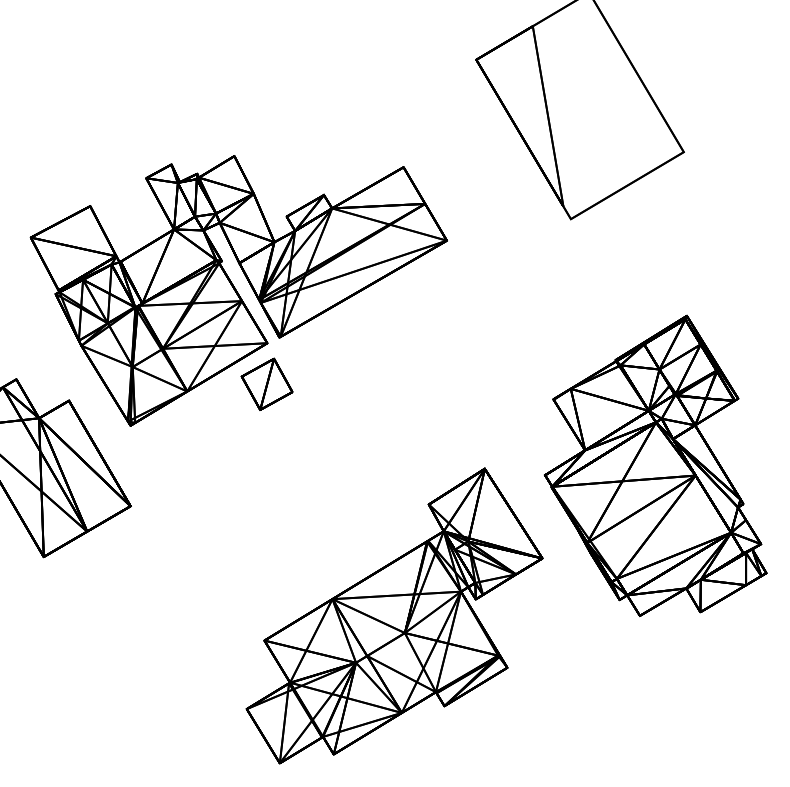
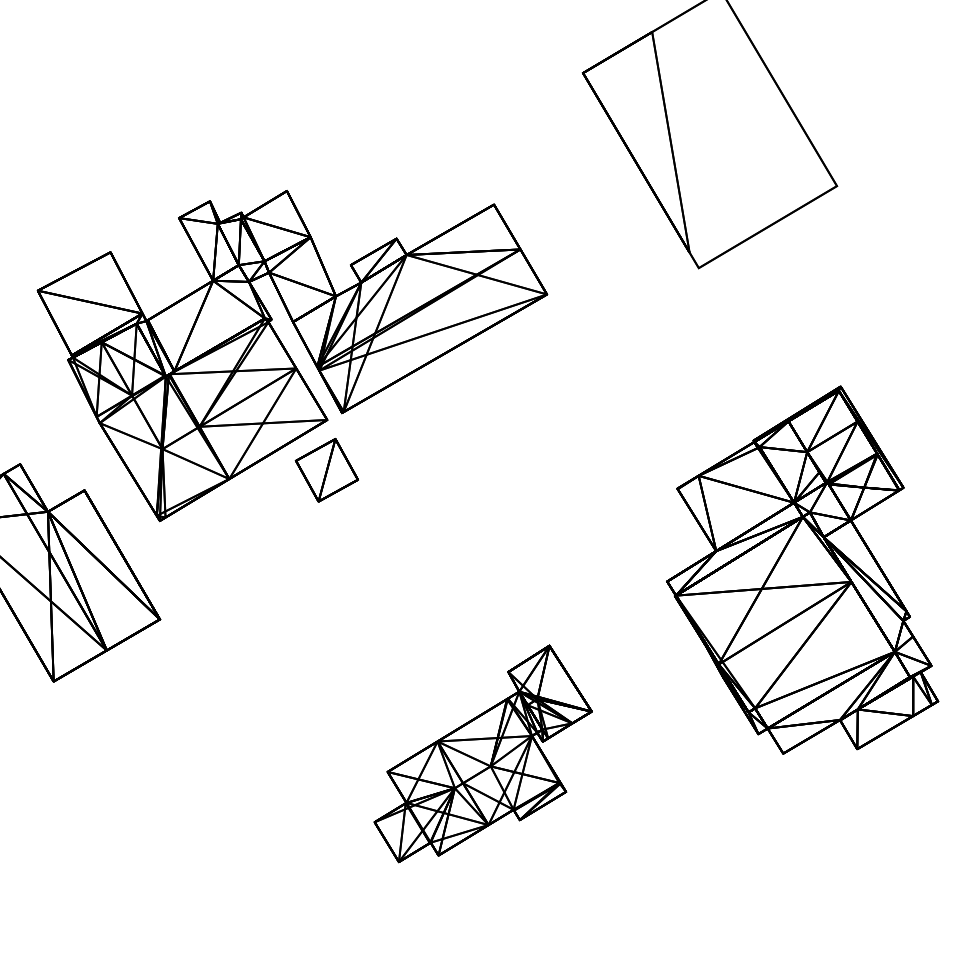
part: (395, 615) -> (483, 753), size x0.6

